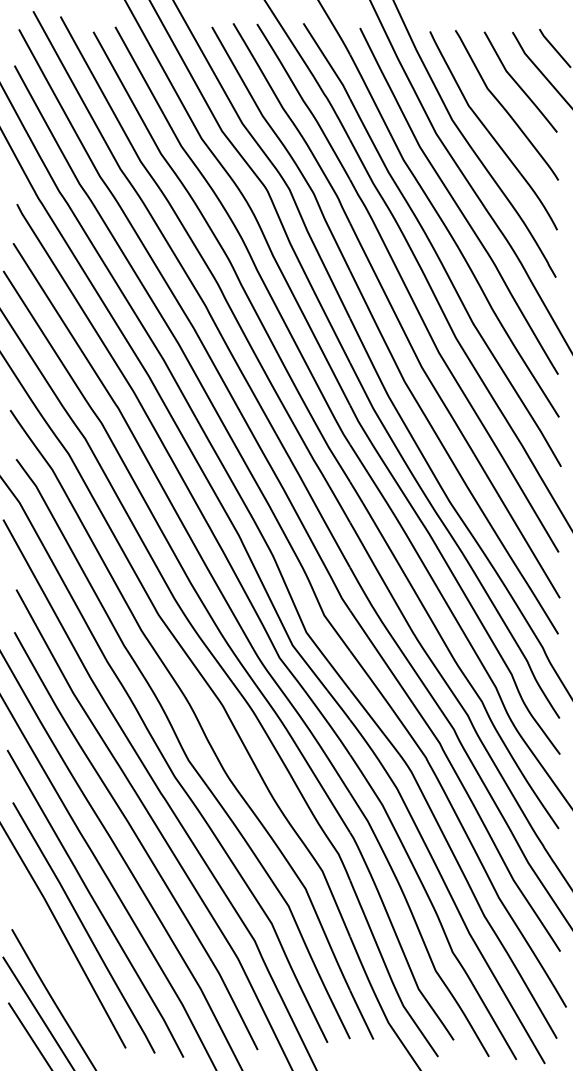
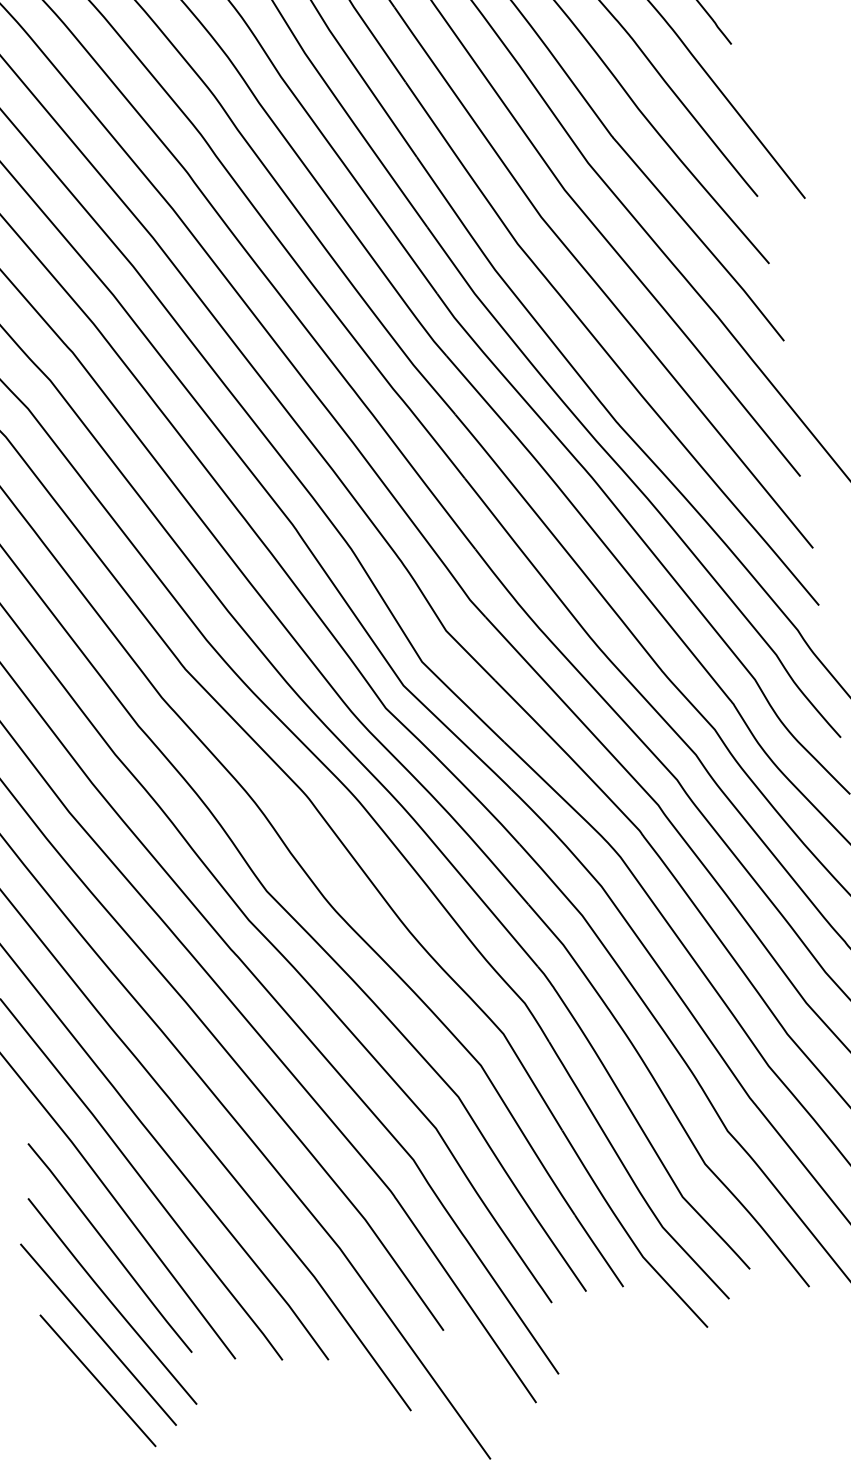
line: (57, 967) -> (108, 1247), added

